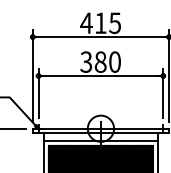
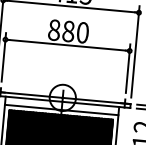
text: (86, 61) -> (54, 29), 380 -> 880

